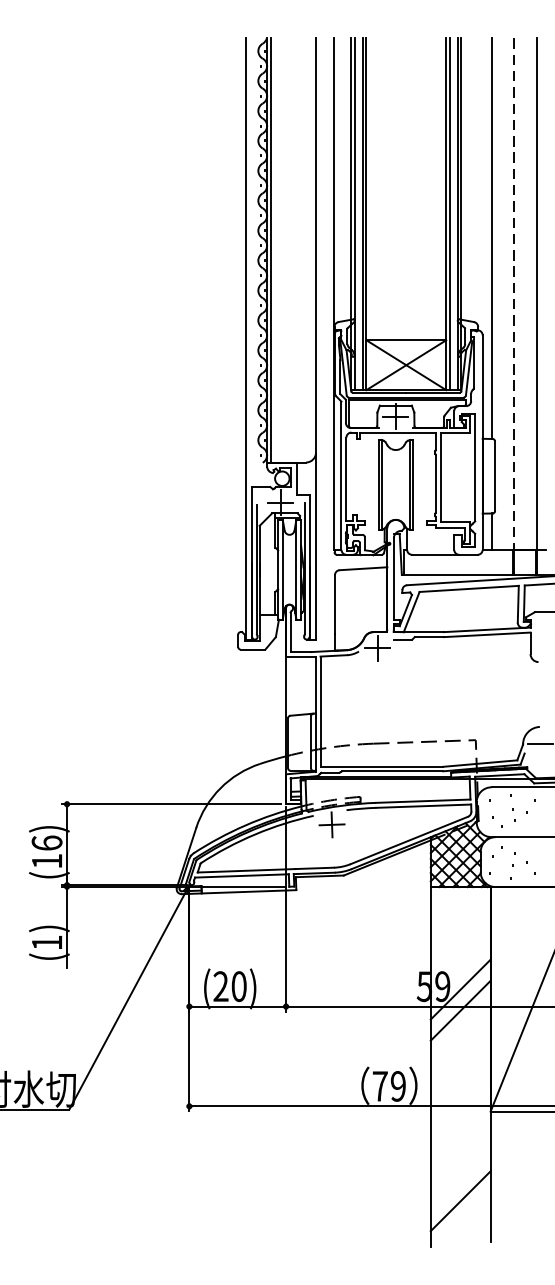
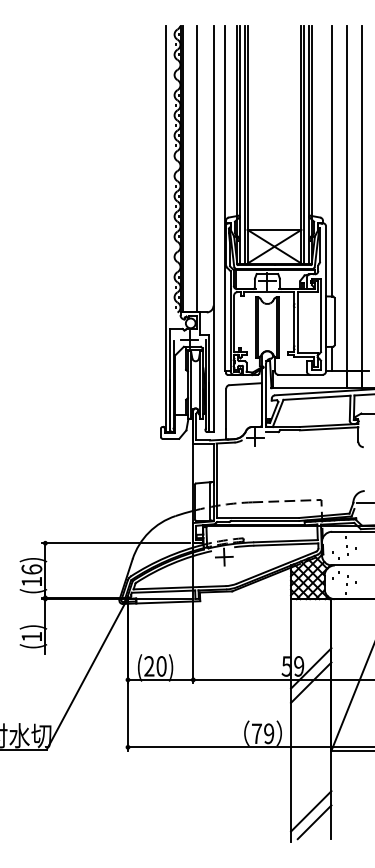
line: (292, 250) -> (197, 169), added
line: (514, 293) -> (347, 198), dashed -> solid
line: (465, 1217) -> (314, 822), added

